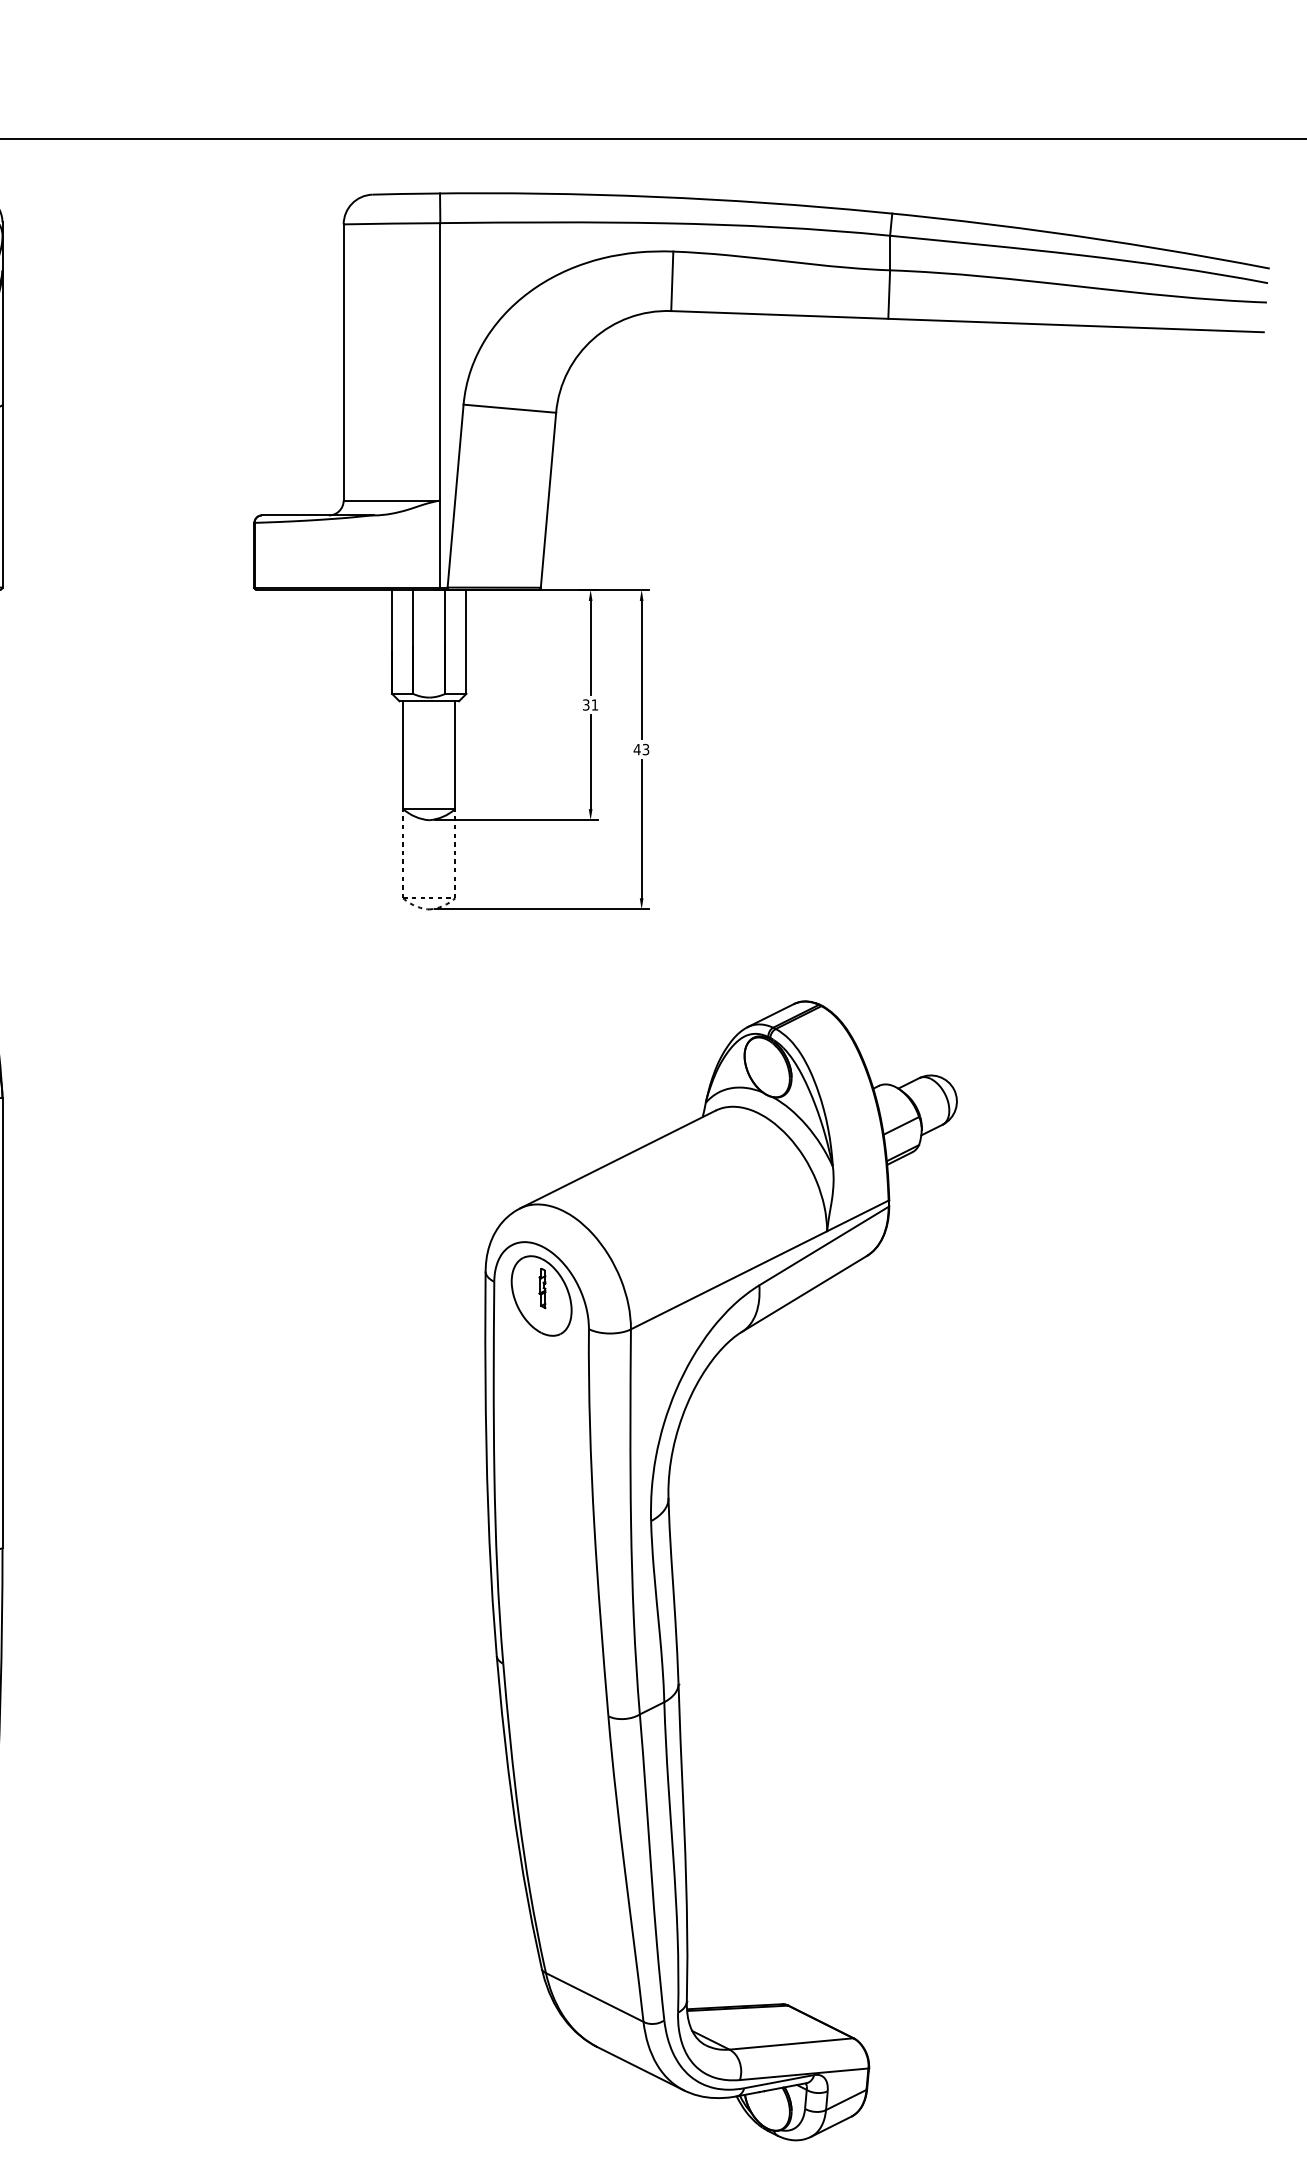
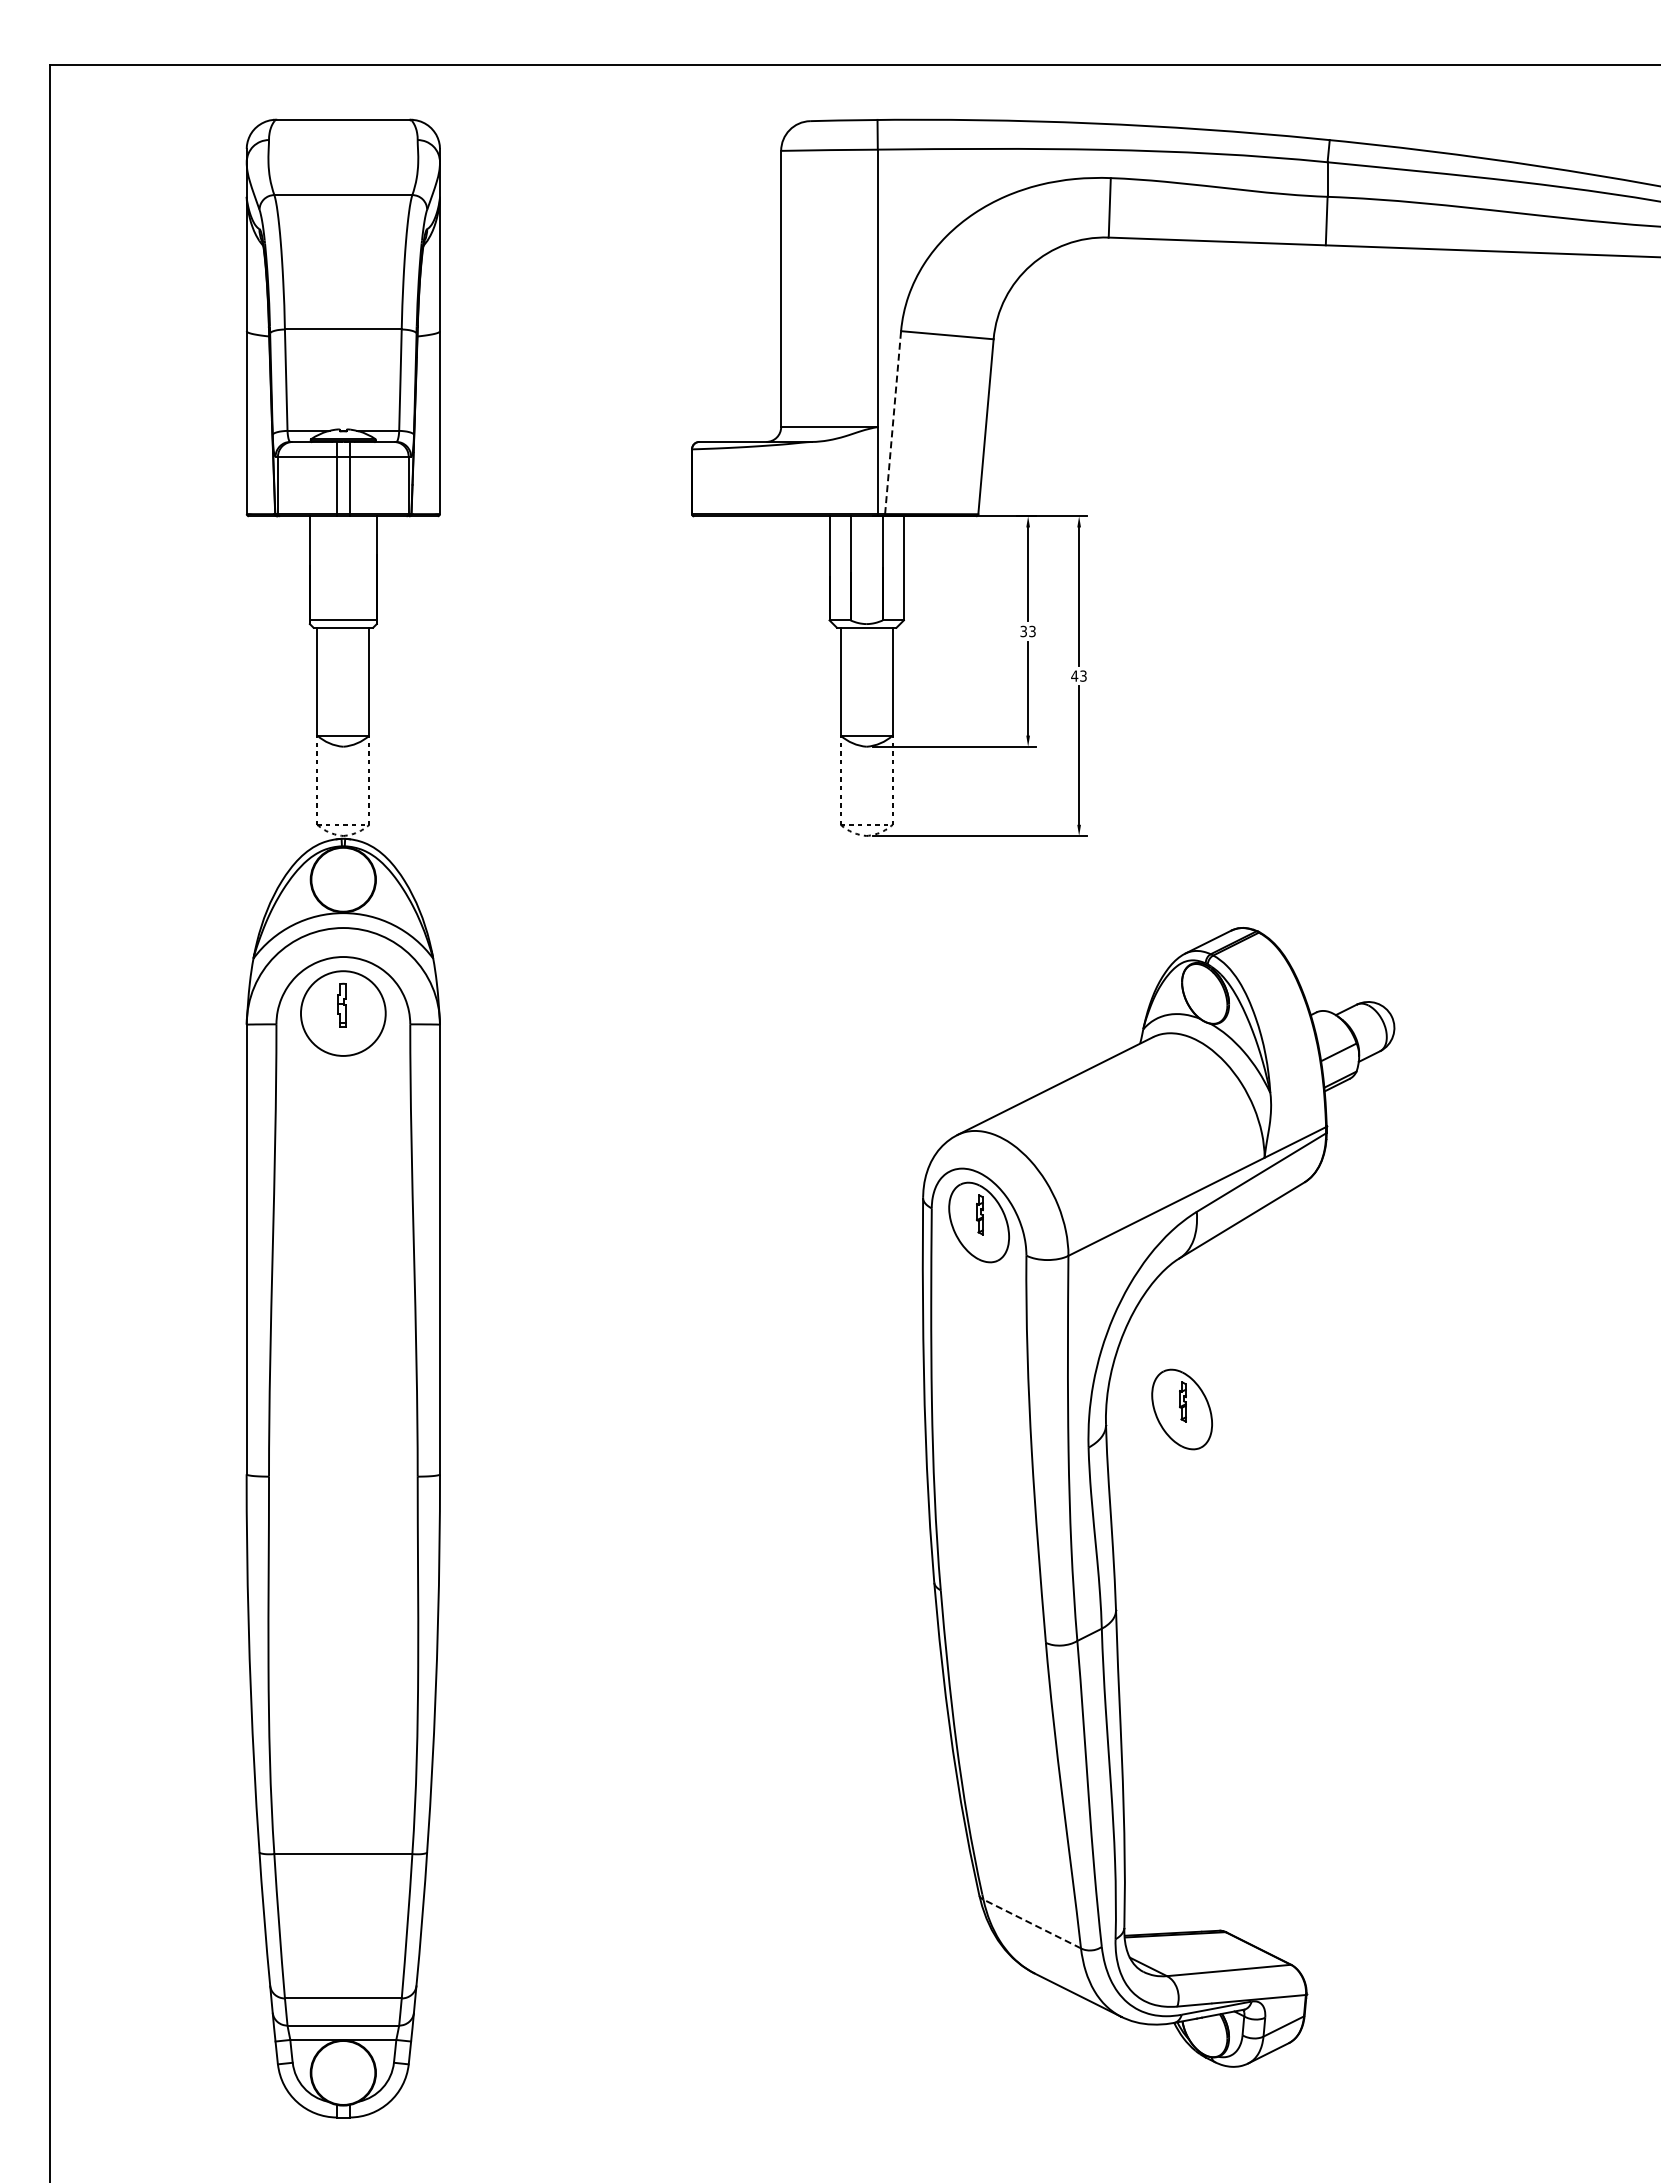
line: (456, 495) -> (893, 422), solid -> dashed
text: (595, 704) -> (1032, 631), 31 -> 33
part: (744, 1482) -> (1181, 1409), added
line: (595, 1996) -> (1032, 1923), solid -> dashed

